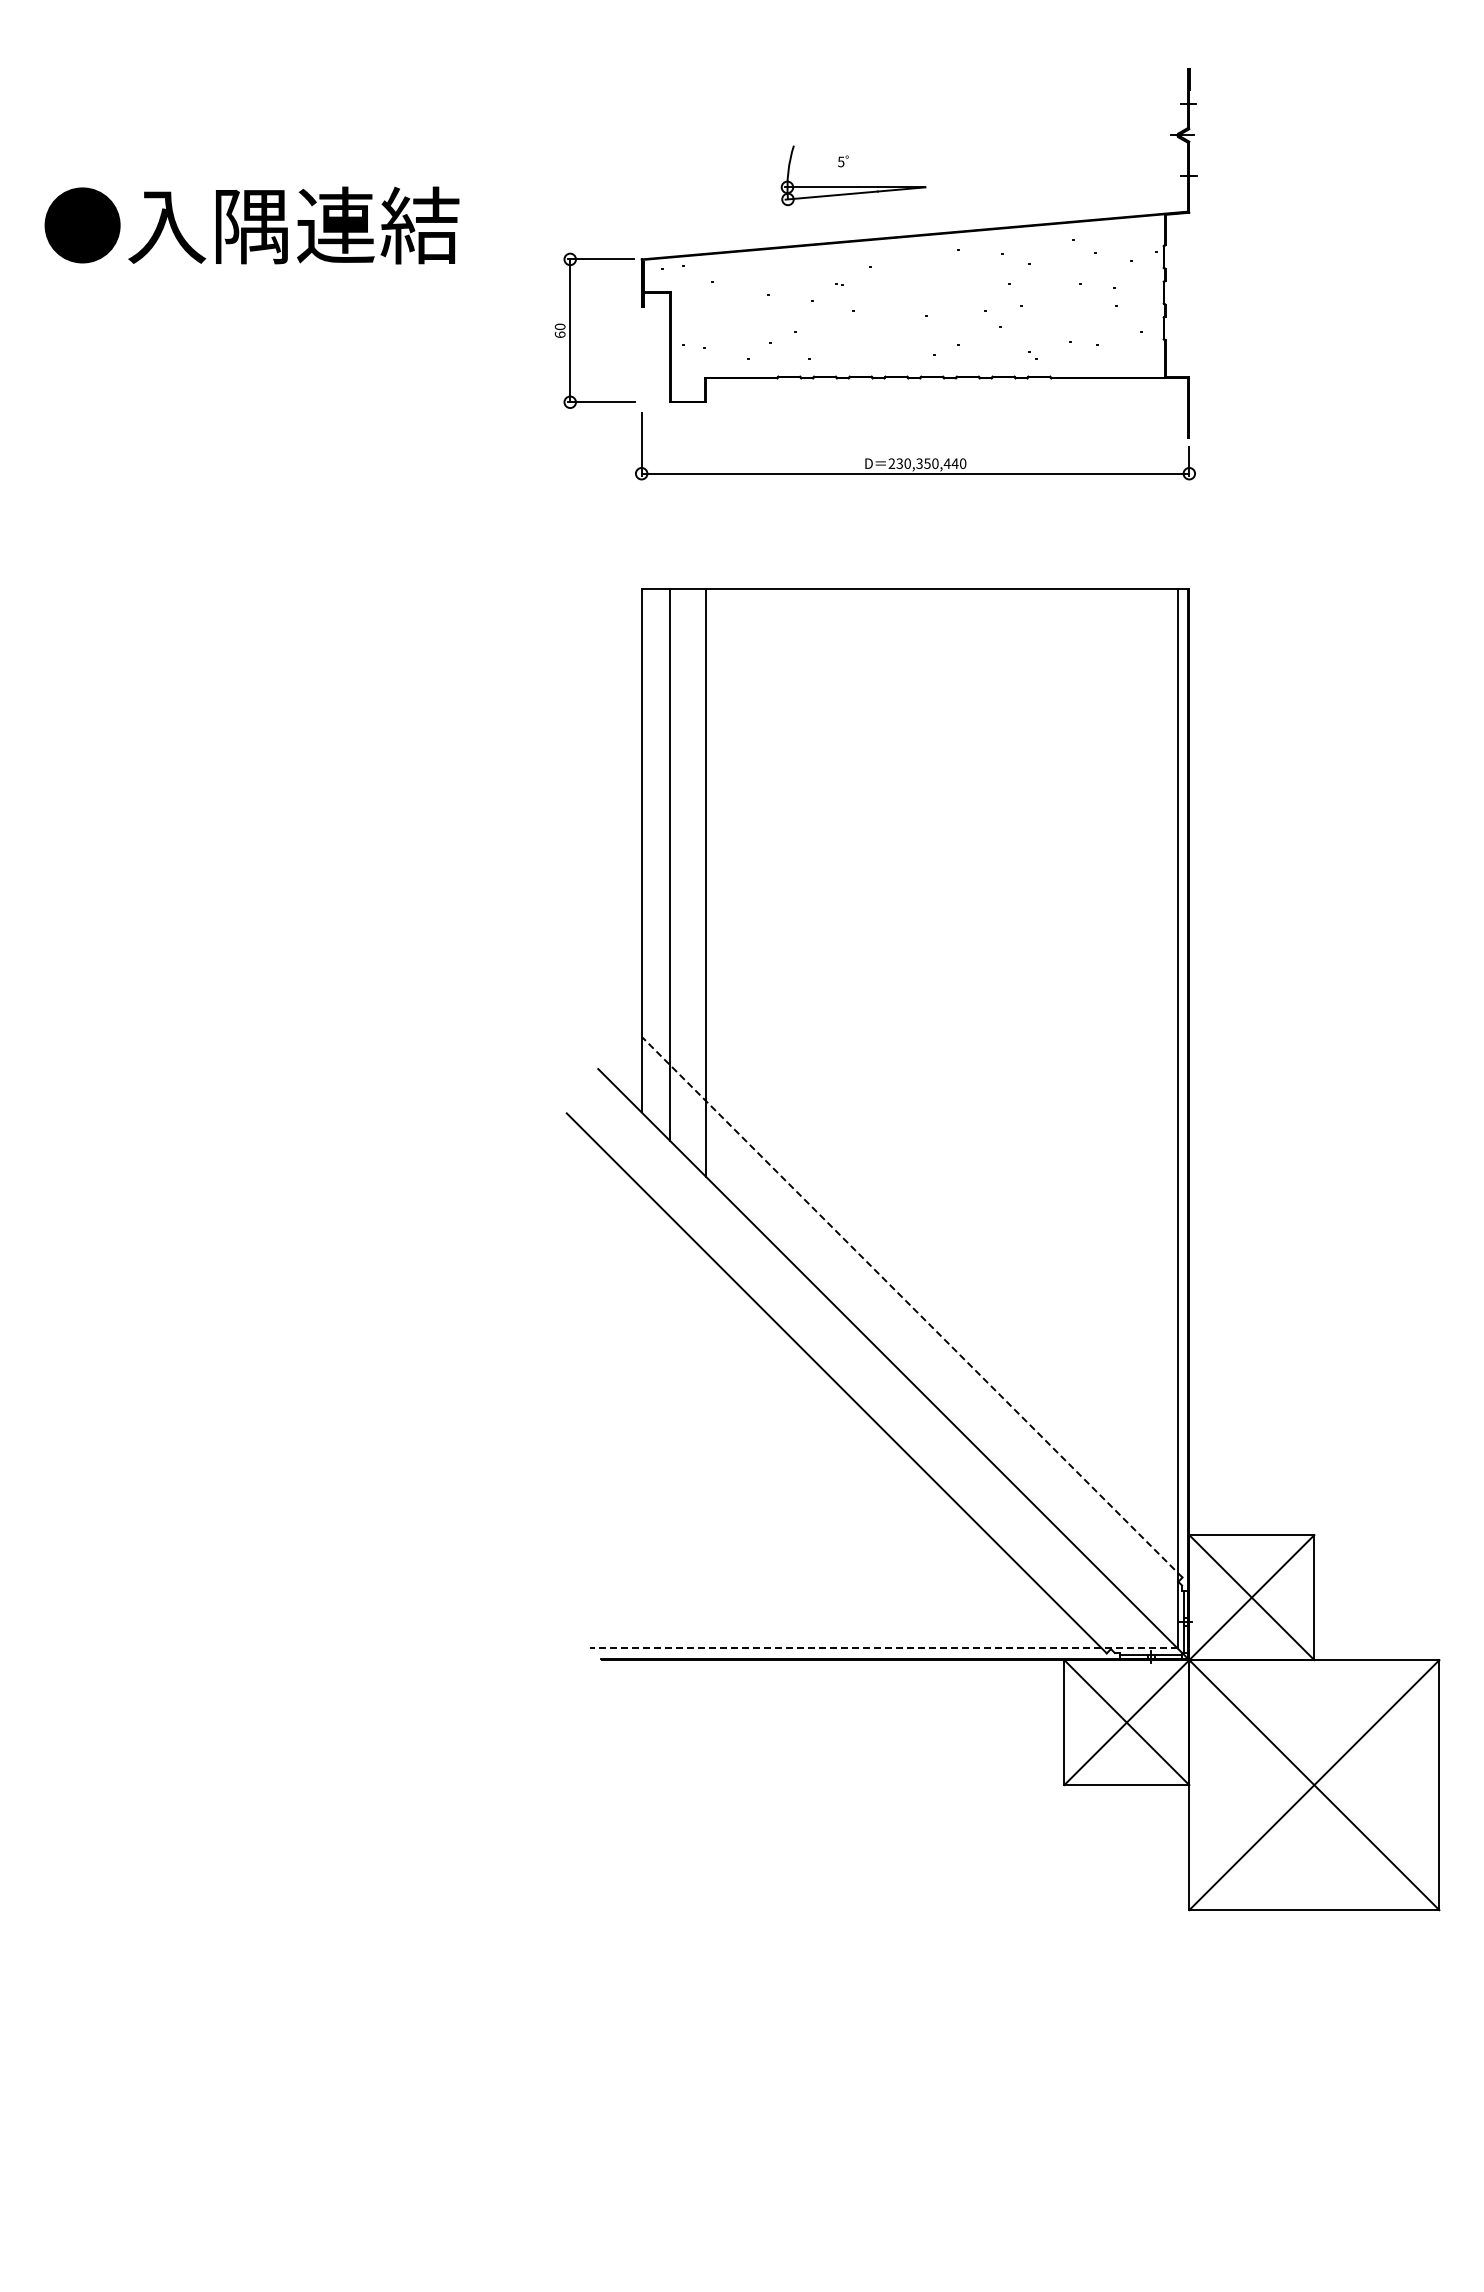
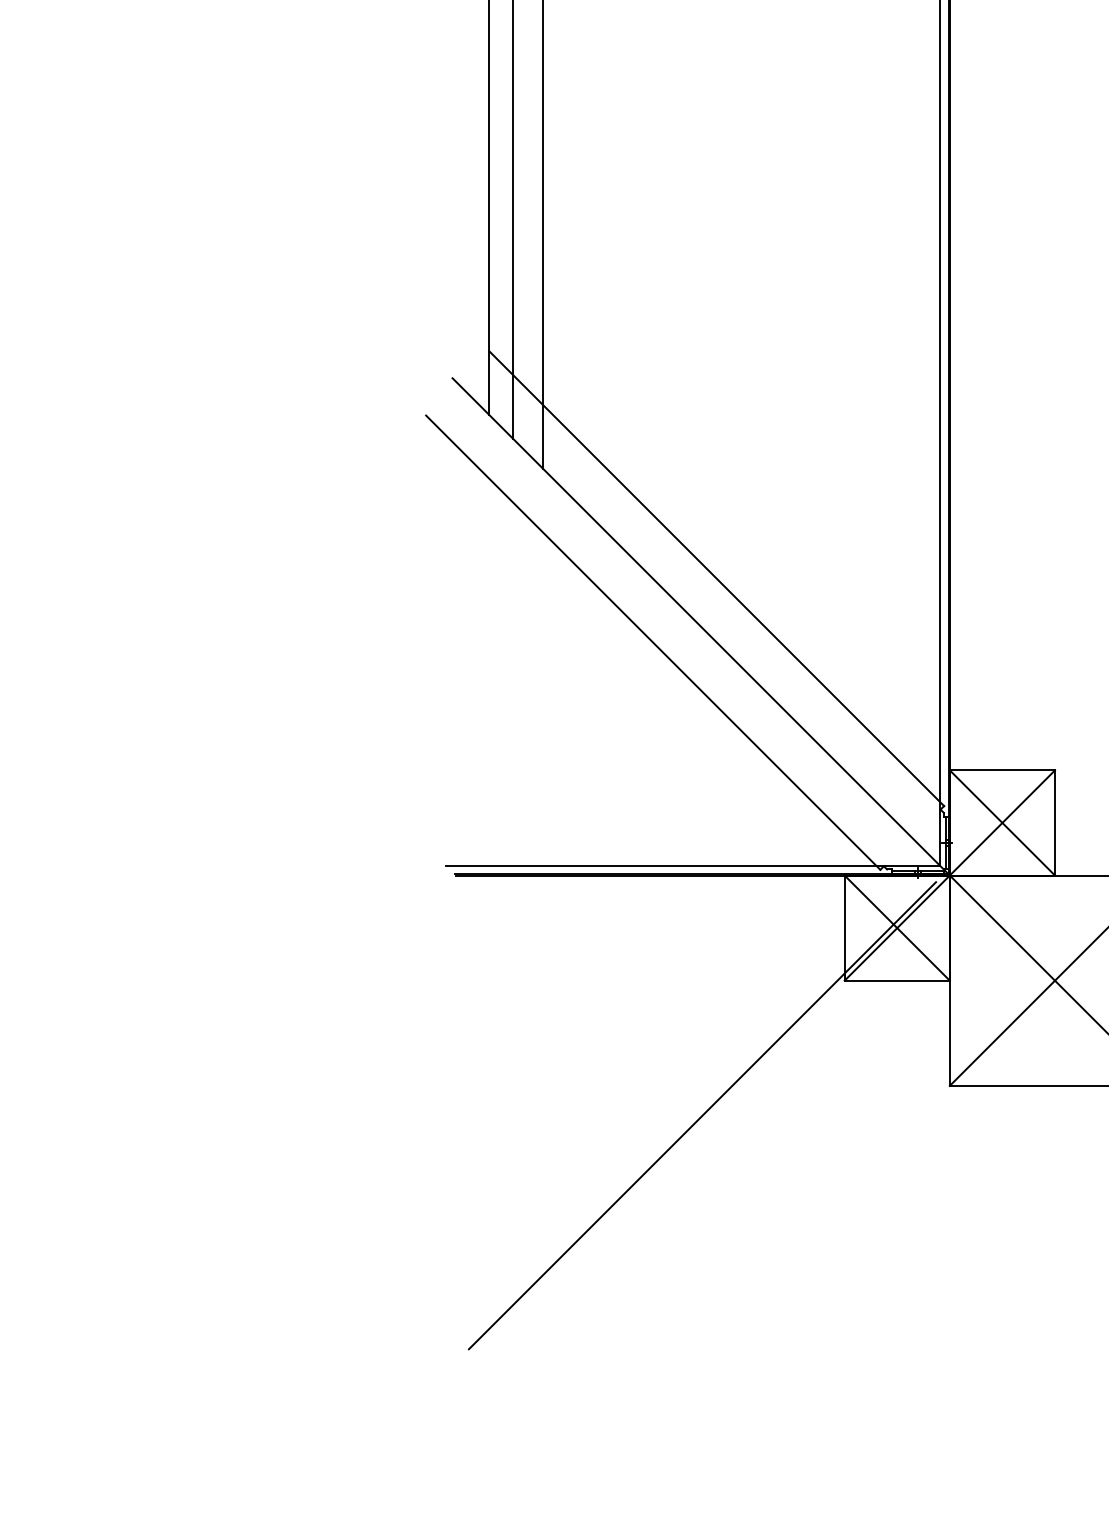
line: (912, 1307) -> (716, 578), dashed -> solid
line: (883, 1648) -> (692, 865), dashed -> solid
line: (894, 1945) -> (701, 1115), added

